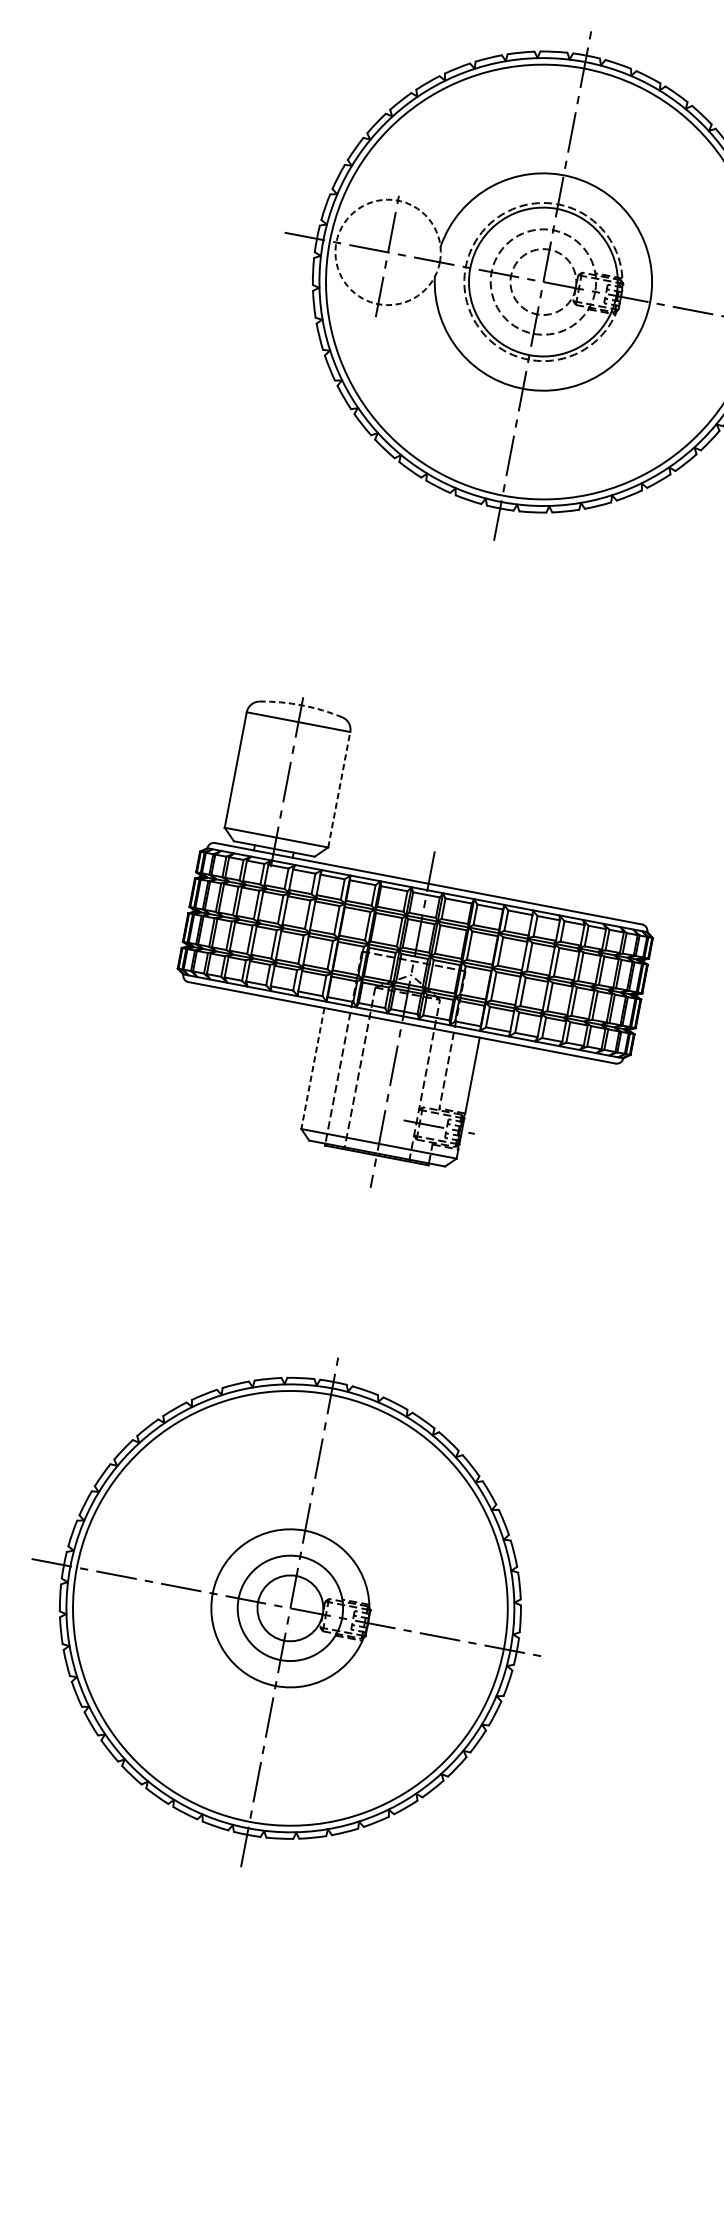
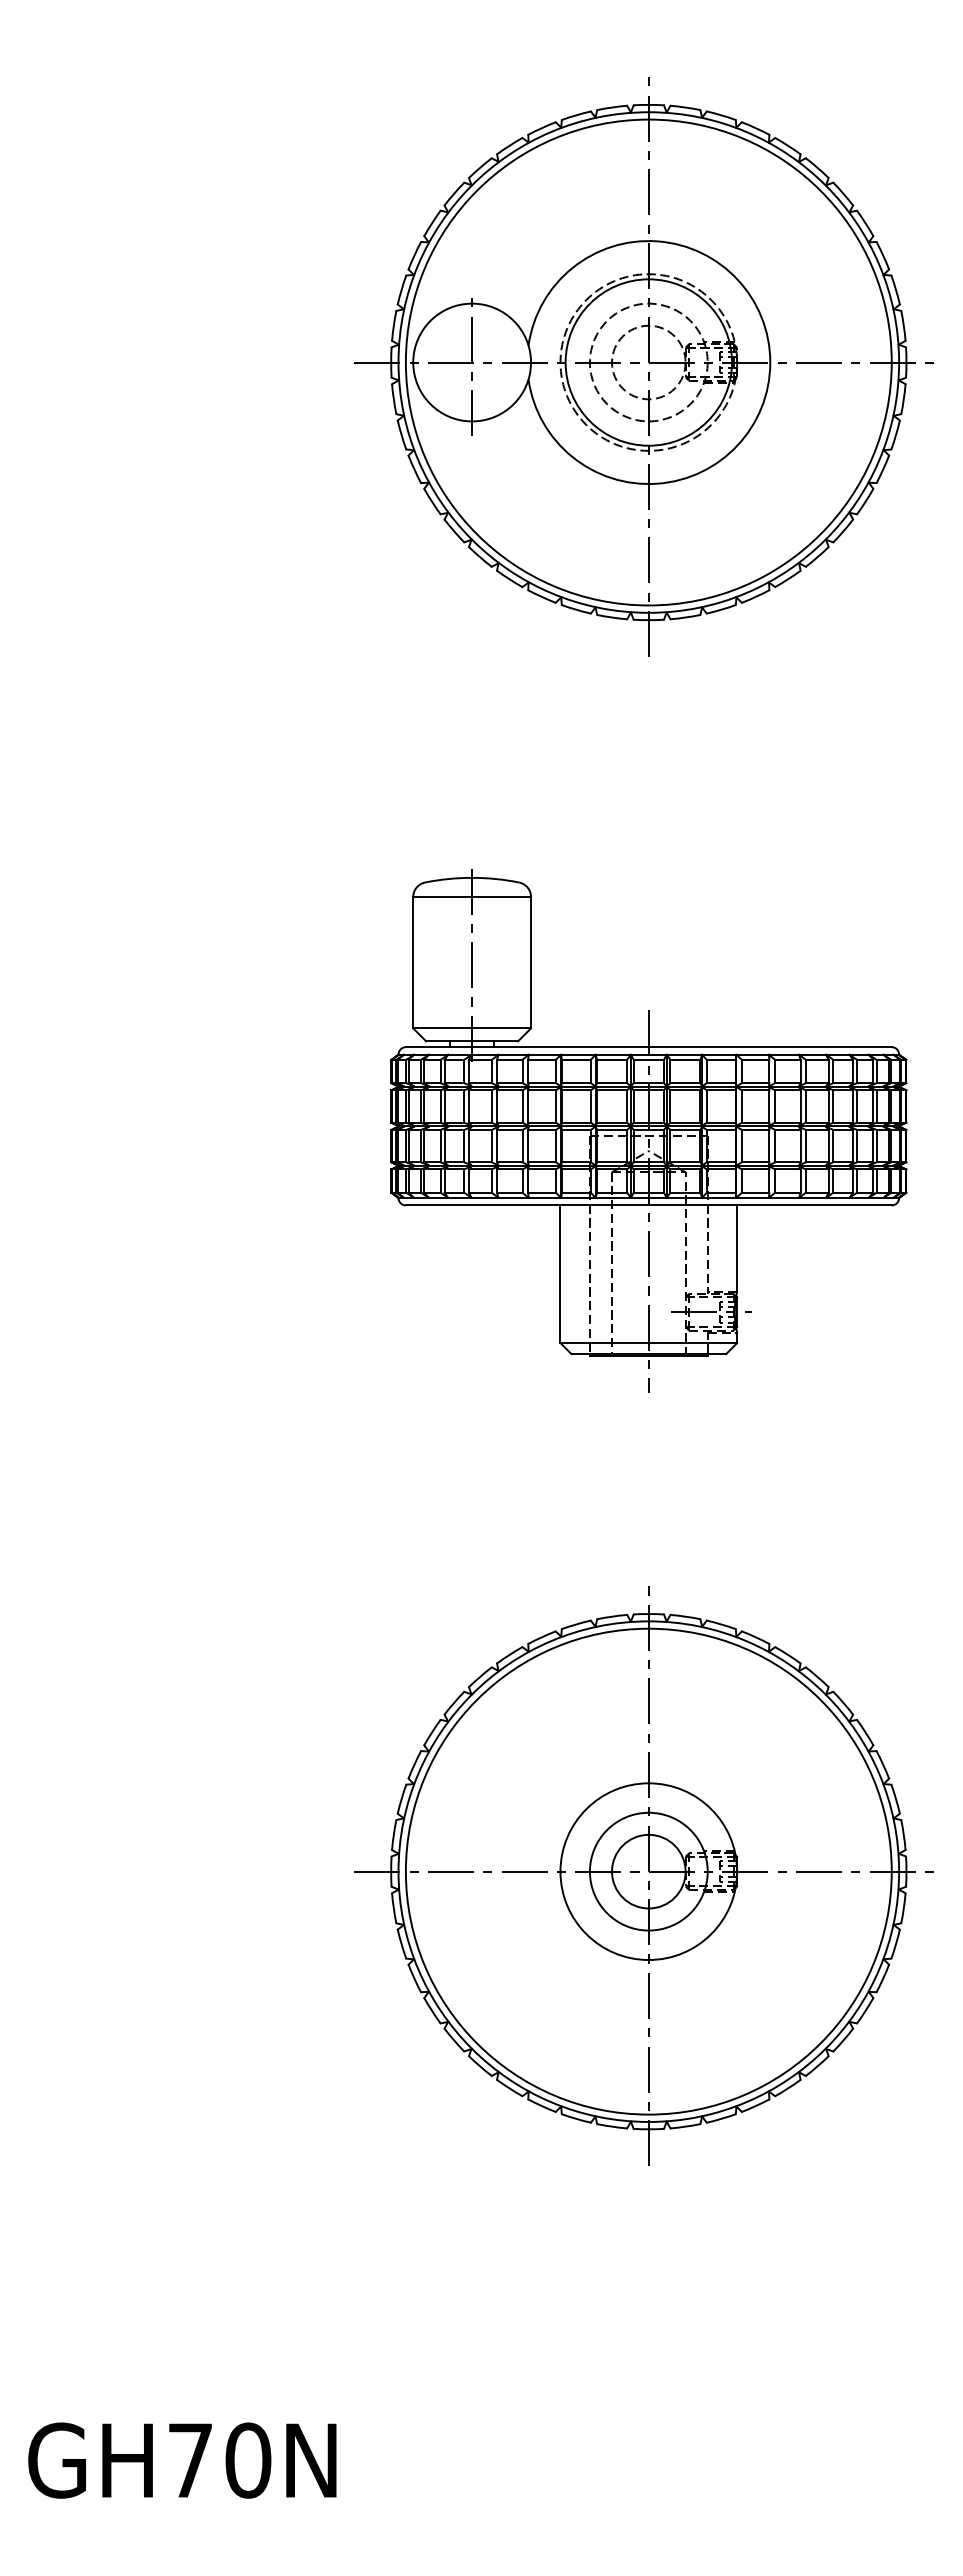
circle: (388, 252) -> (472, 362), dashed -> solid
arc: (302, 705) -> (472, 877), dashed -> solid
line: (339, 789) -> (531, 962), dashed -> solid
line: (312, 1068) -> (560, 1274), dashed -> solid

